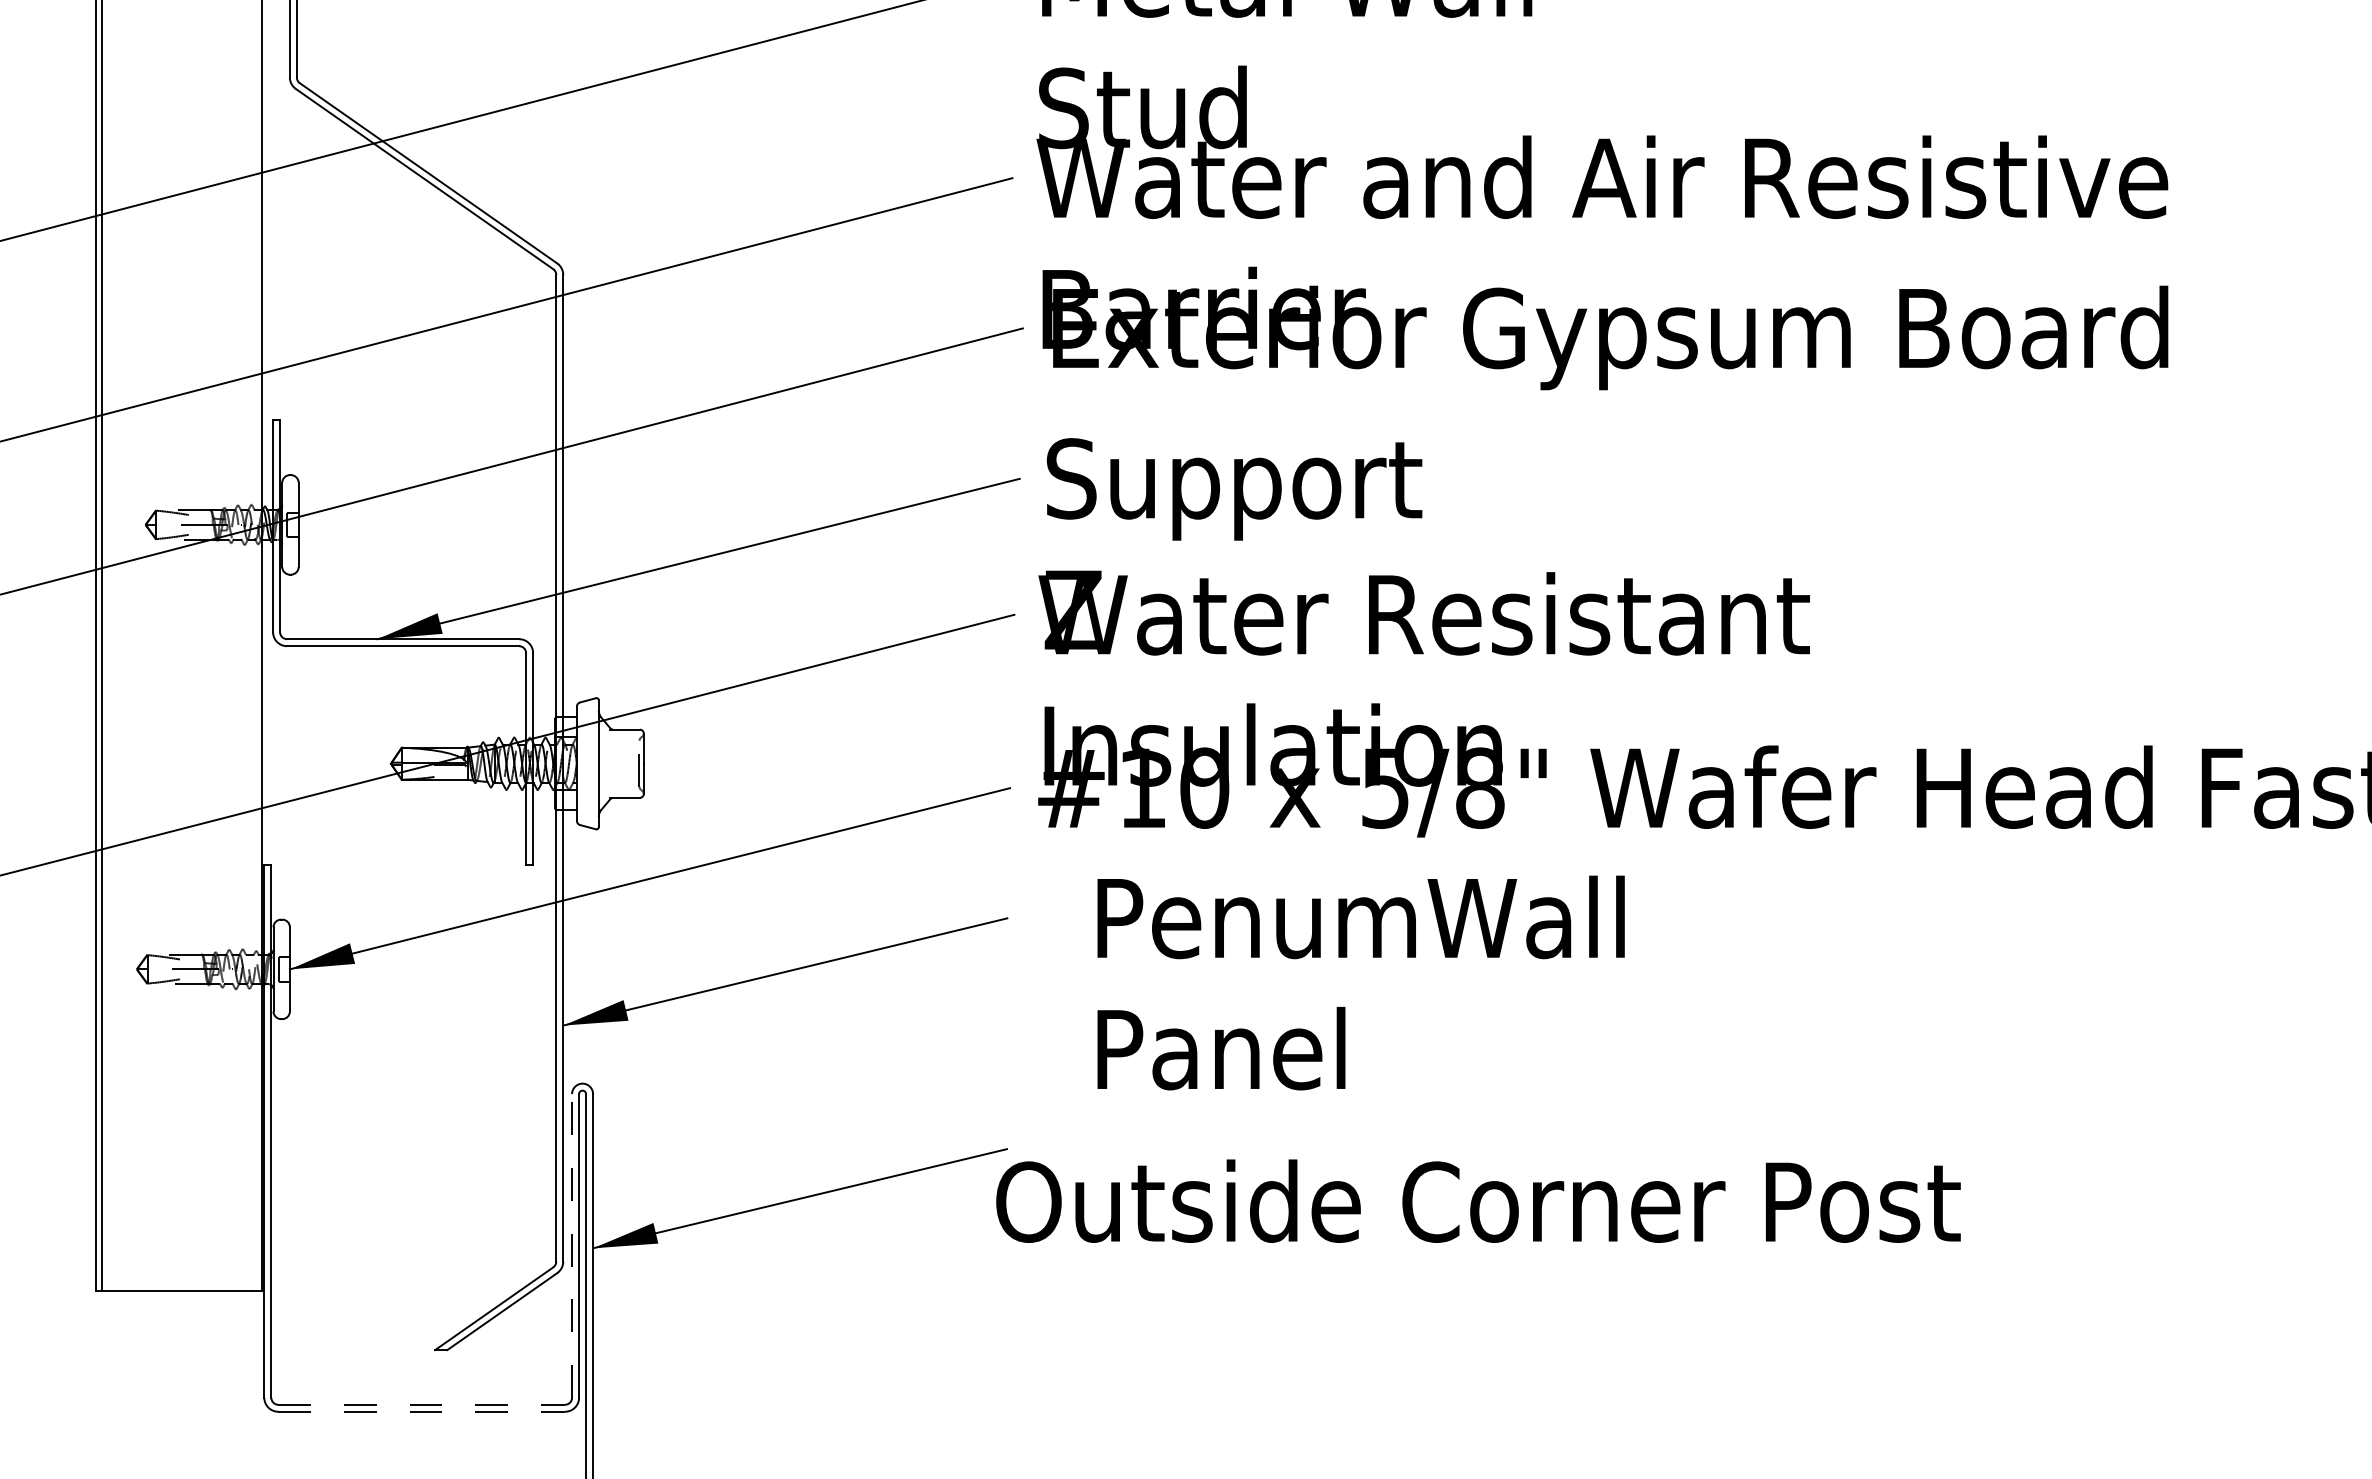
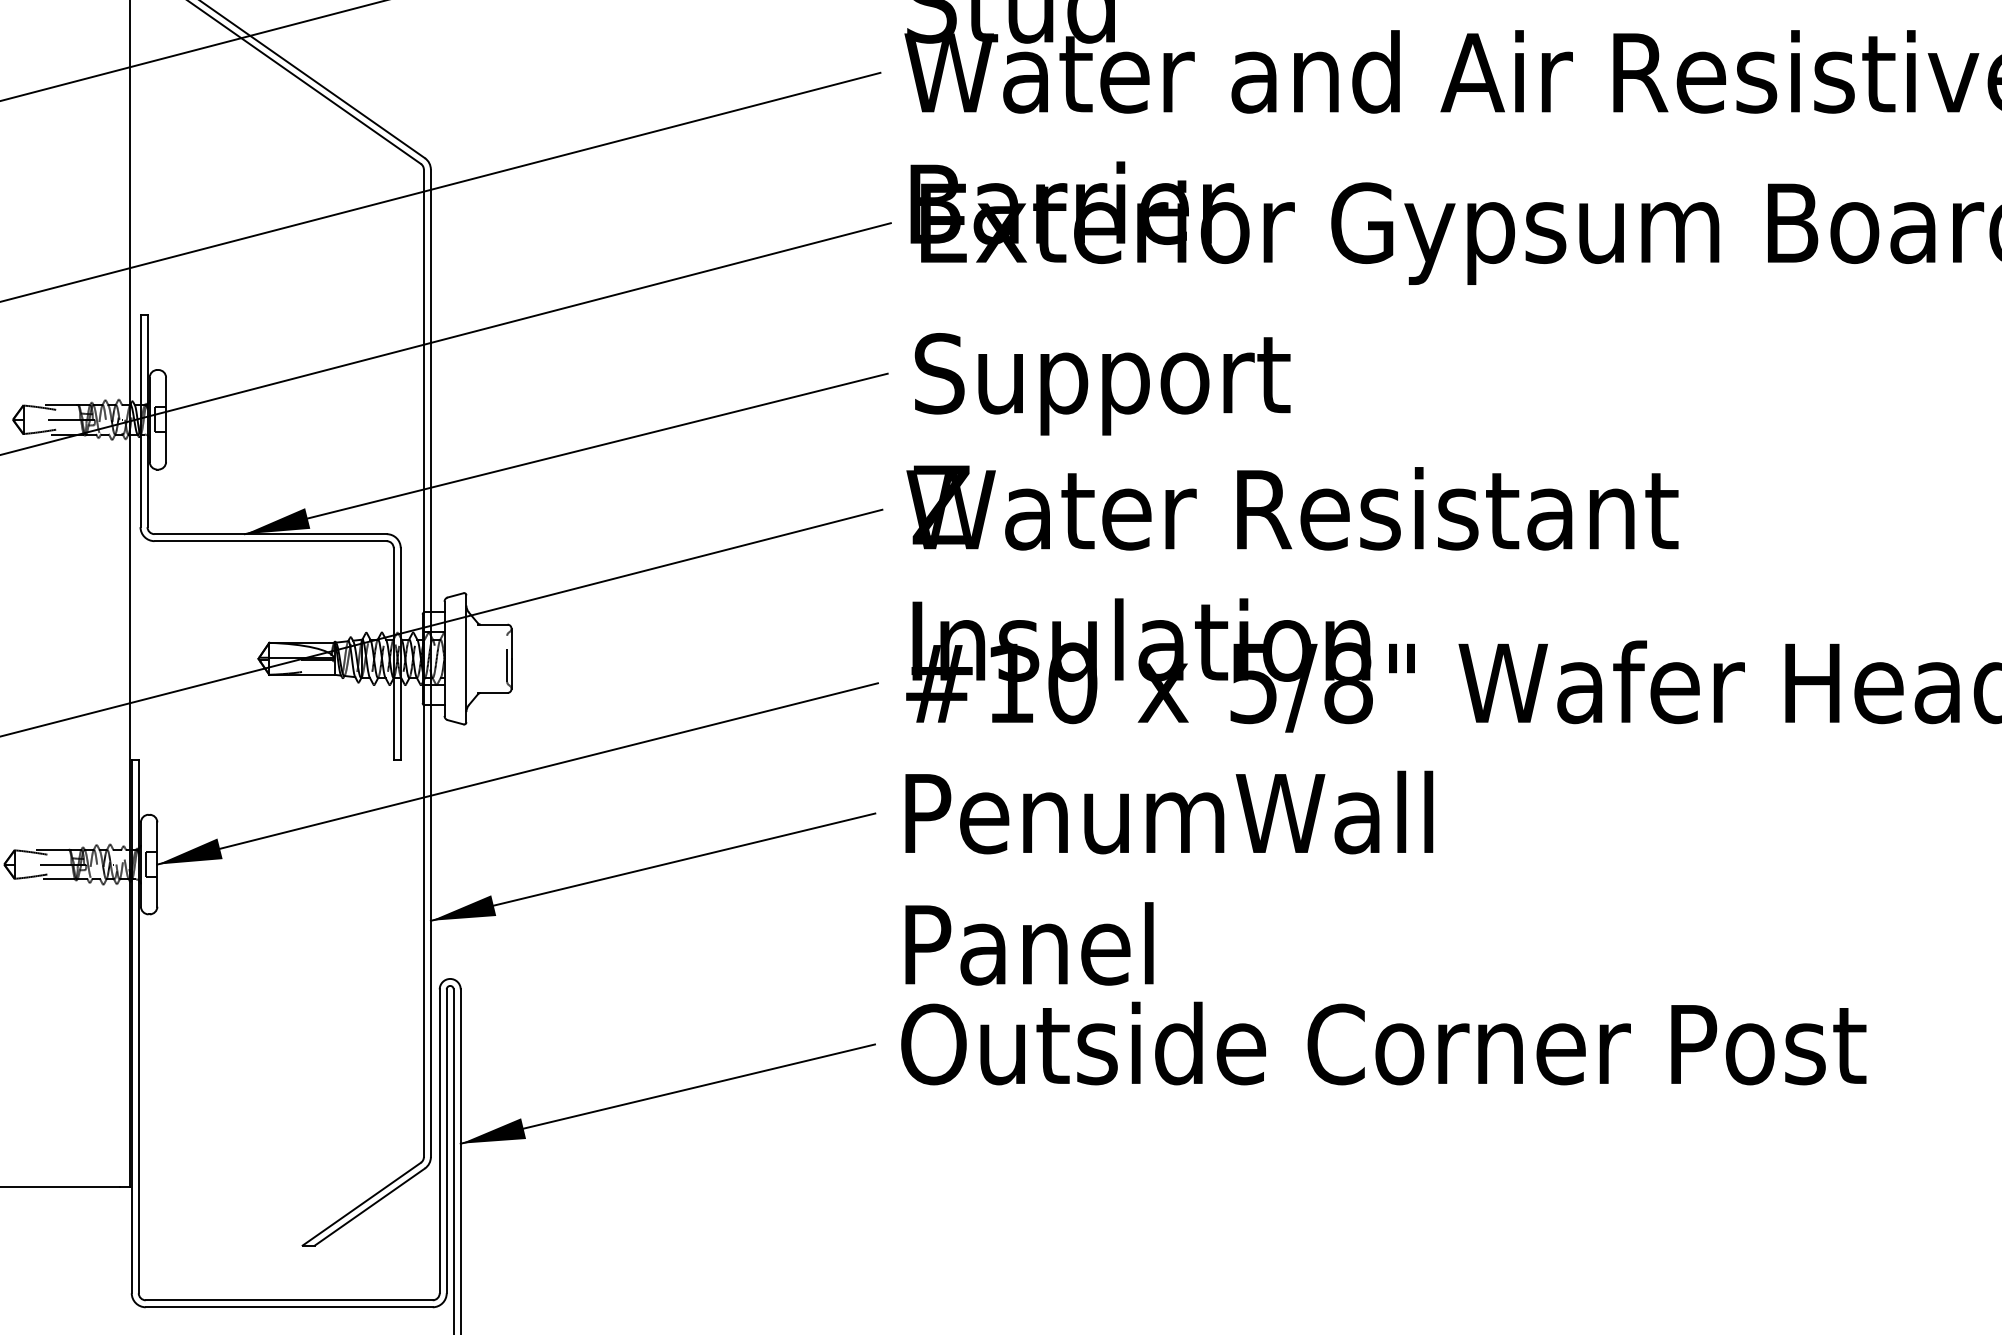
text: (1360, 982) -> (1168, 877), moved
text: (1478, 1200) -> (1383, 1042), moved
line: (572, 1245) -> (440, 1140), dashed -> solid
line: (422, 1404) -> (290, 1300), dashed -> solid
line: (422, 1411) -> (290, 1307), dashed -> solid

